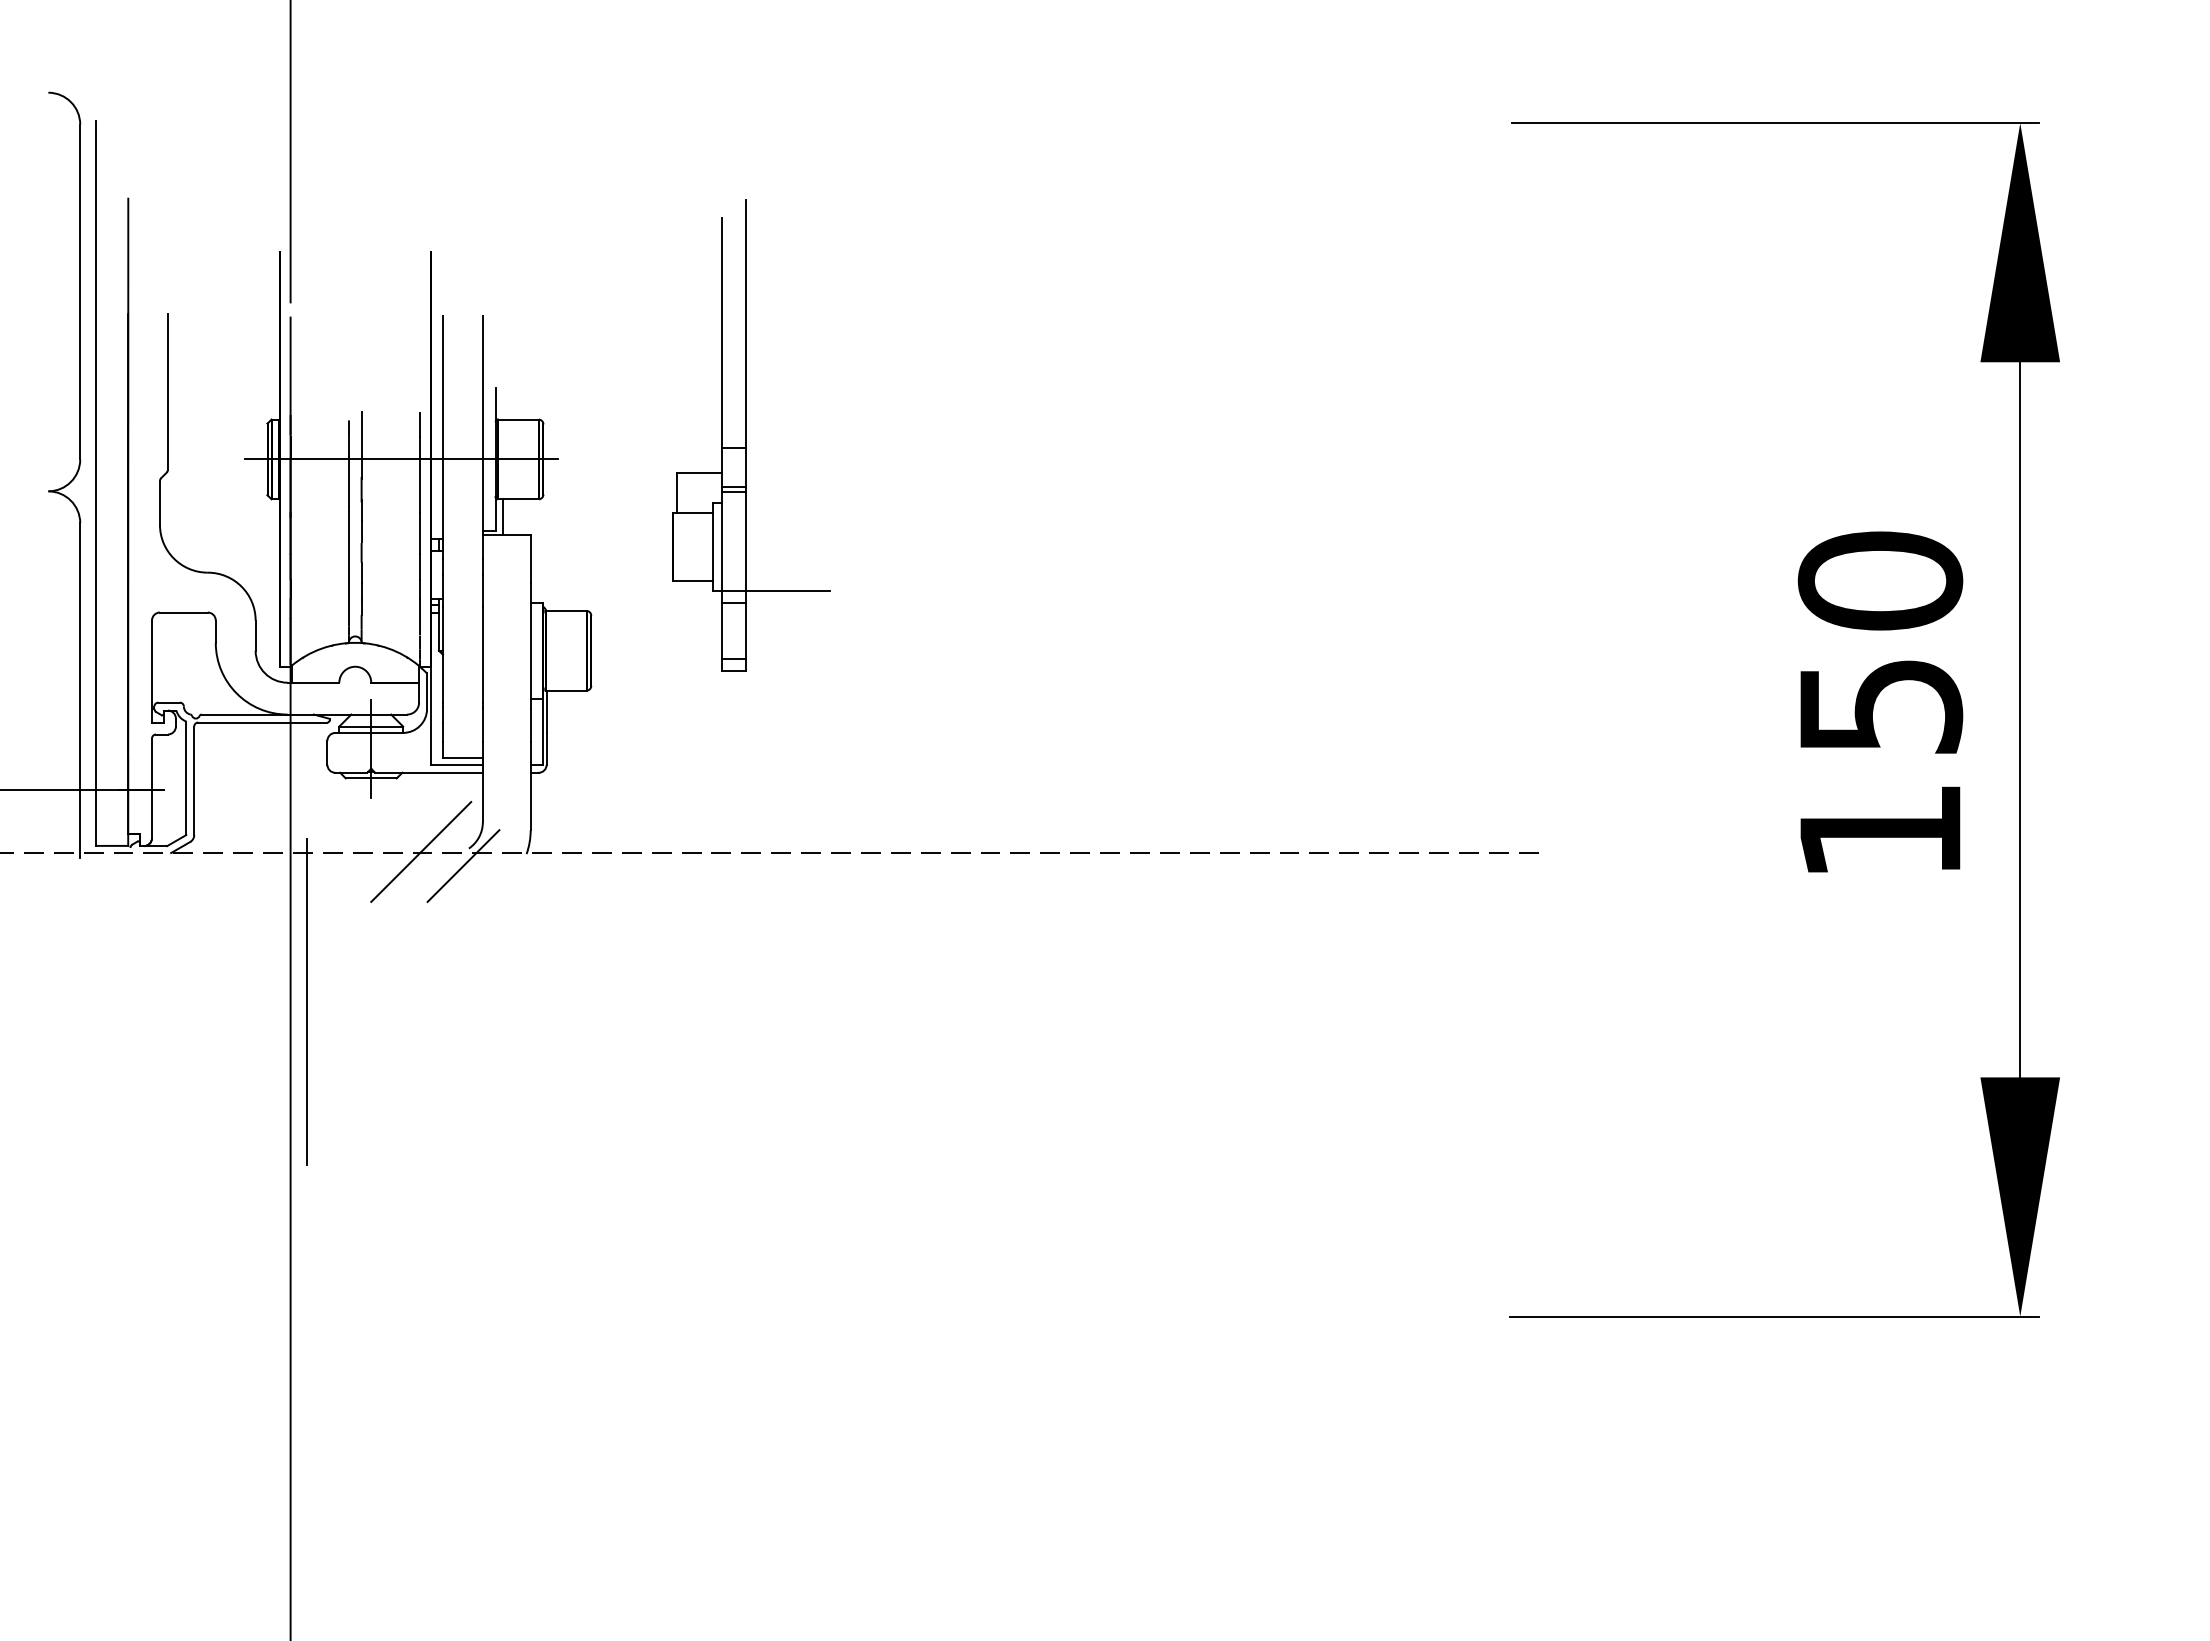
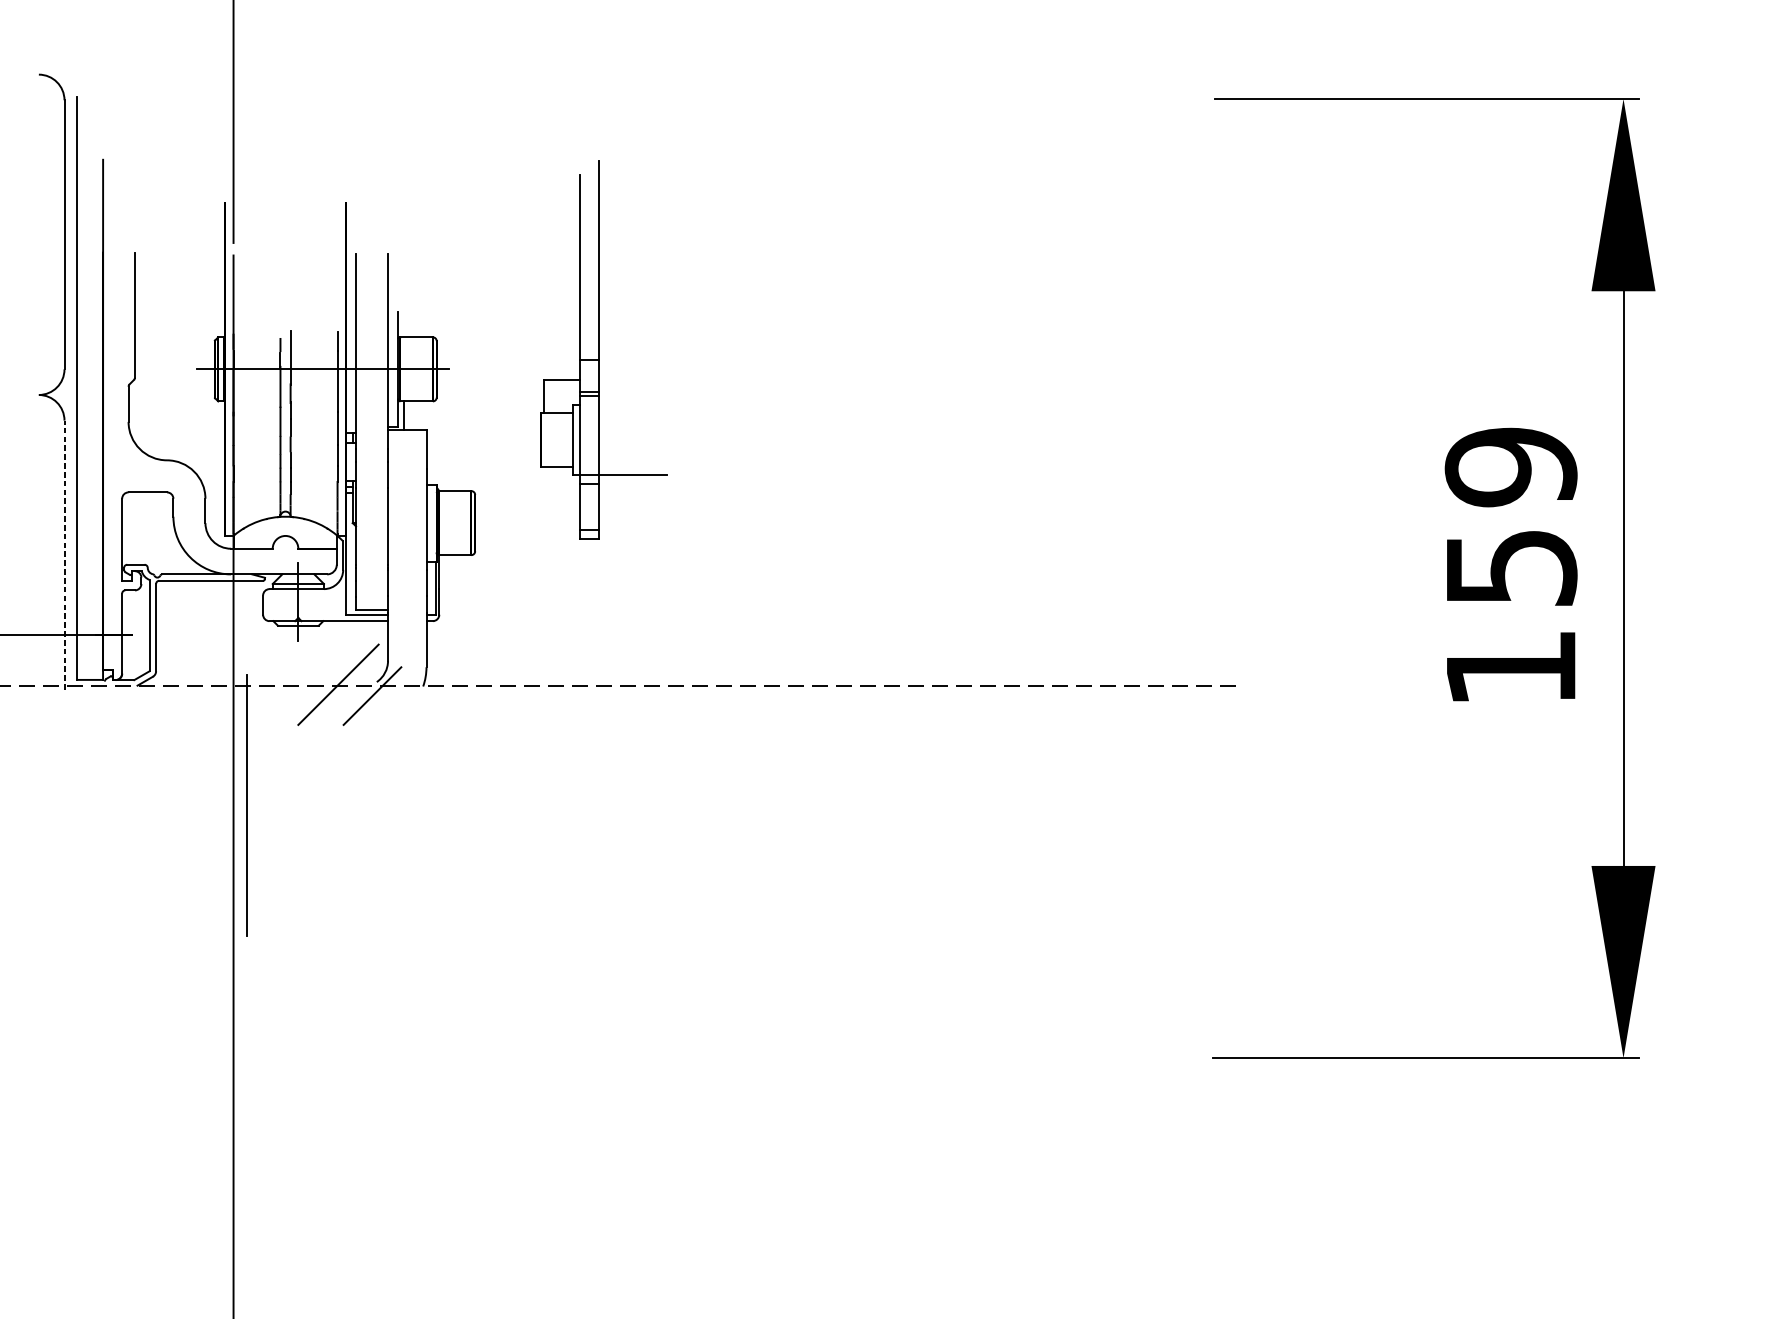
text: (1880, 581) -> (1511, 467), 150 -> 159
line: (80, 690) -> (64, 555), solid -> dashed

